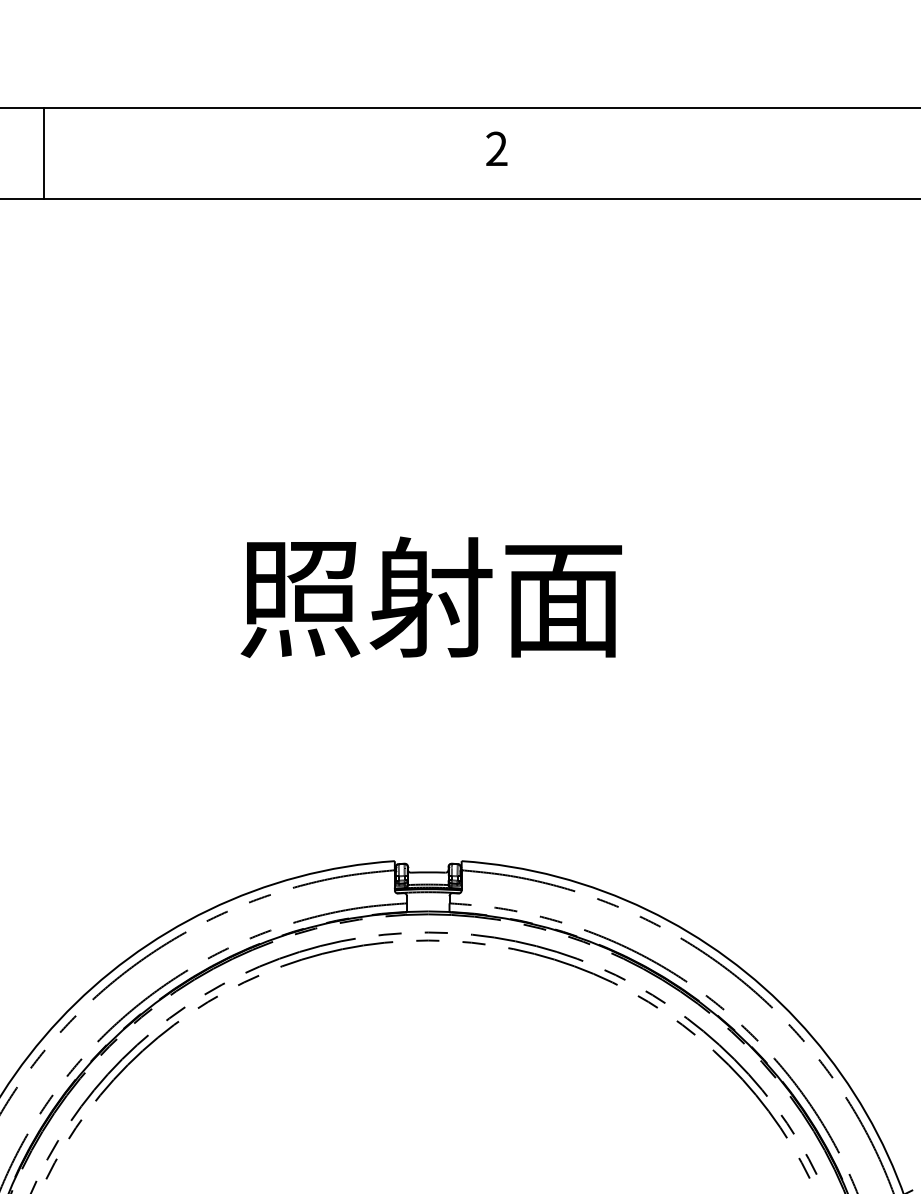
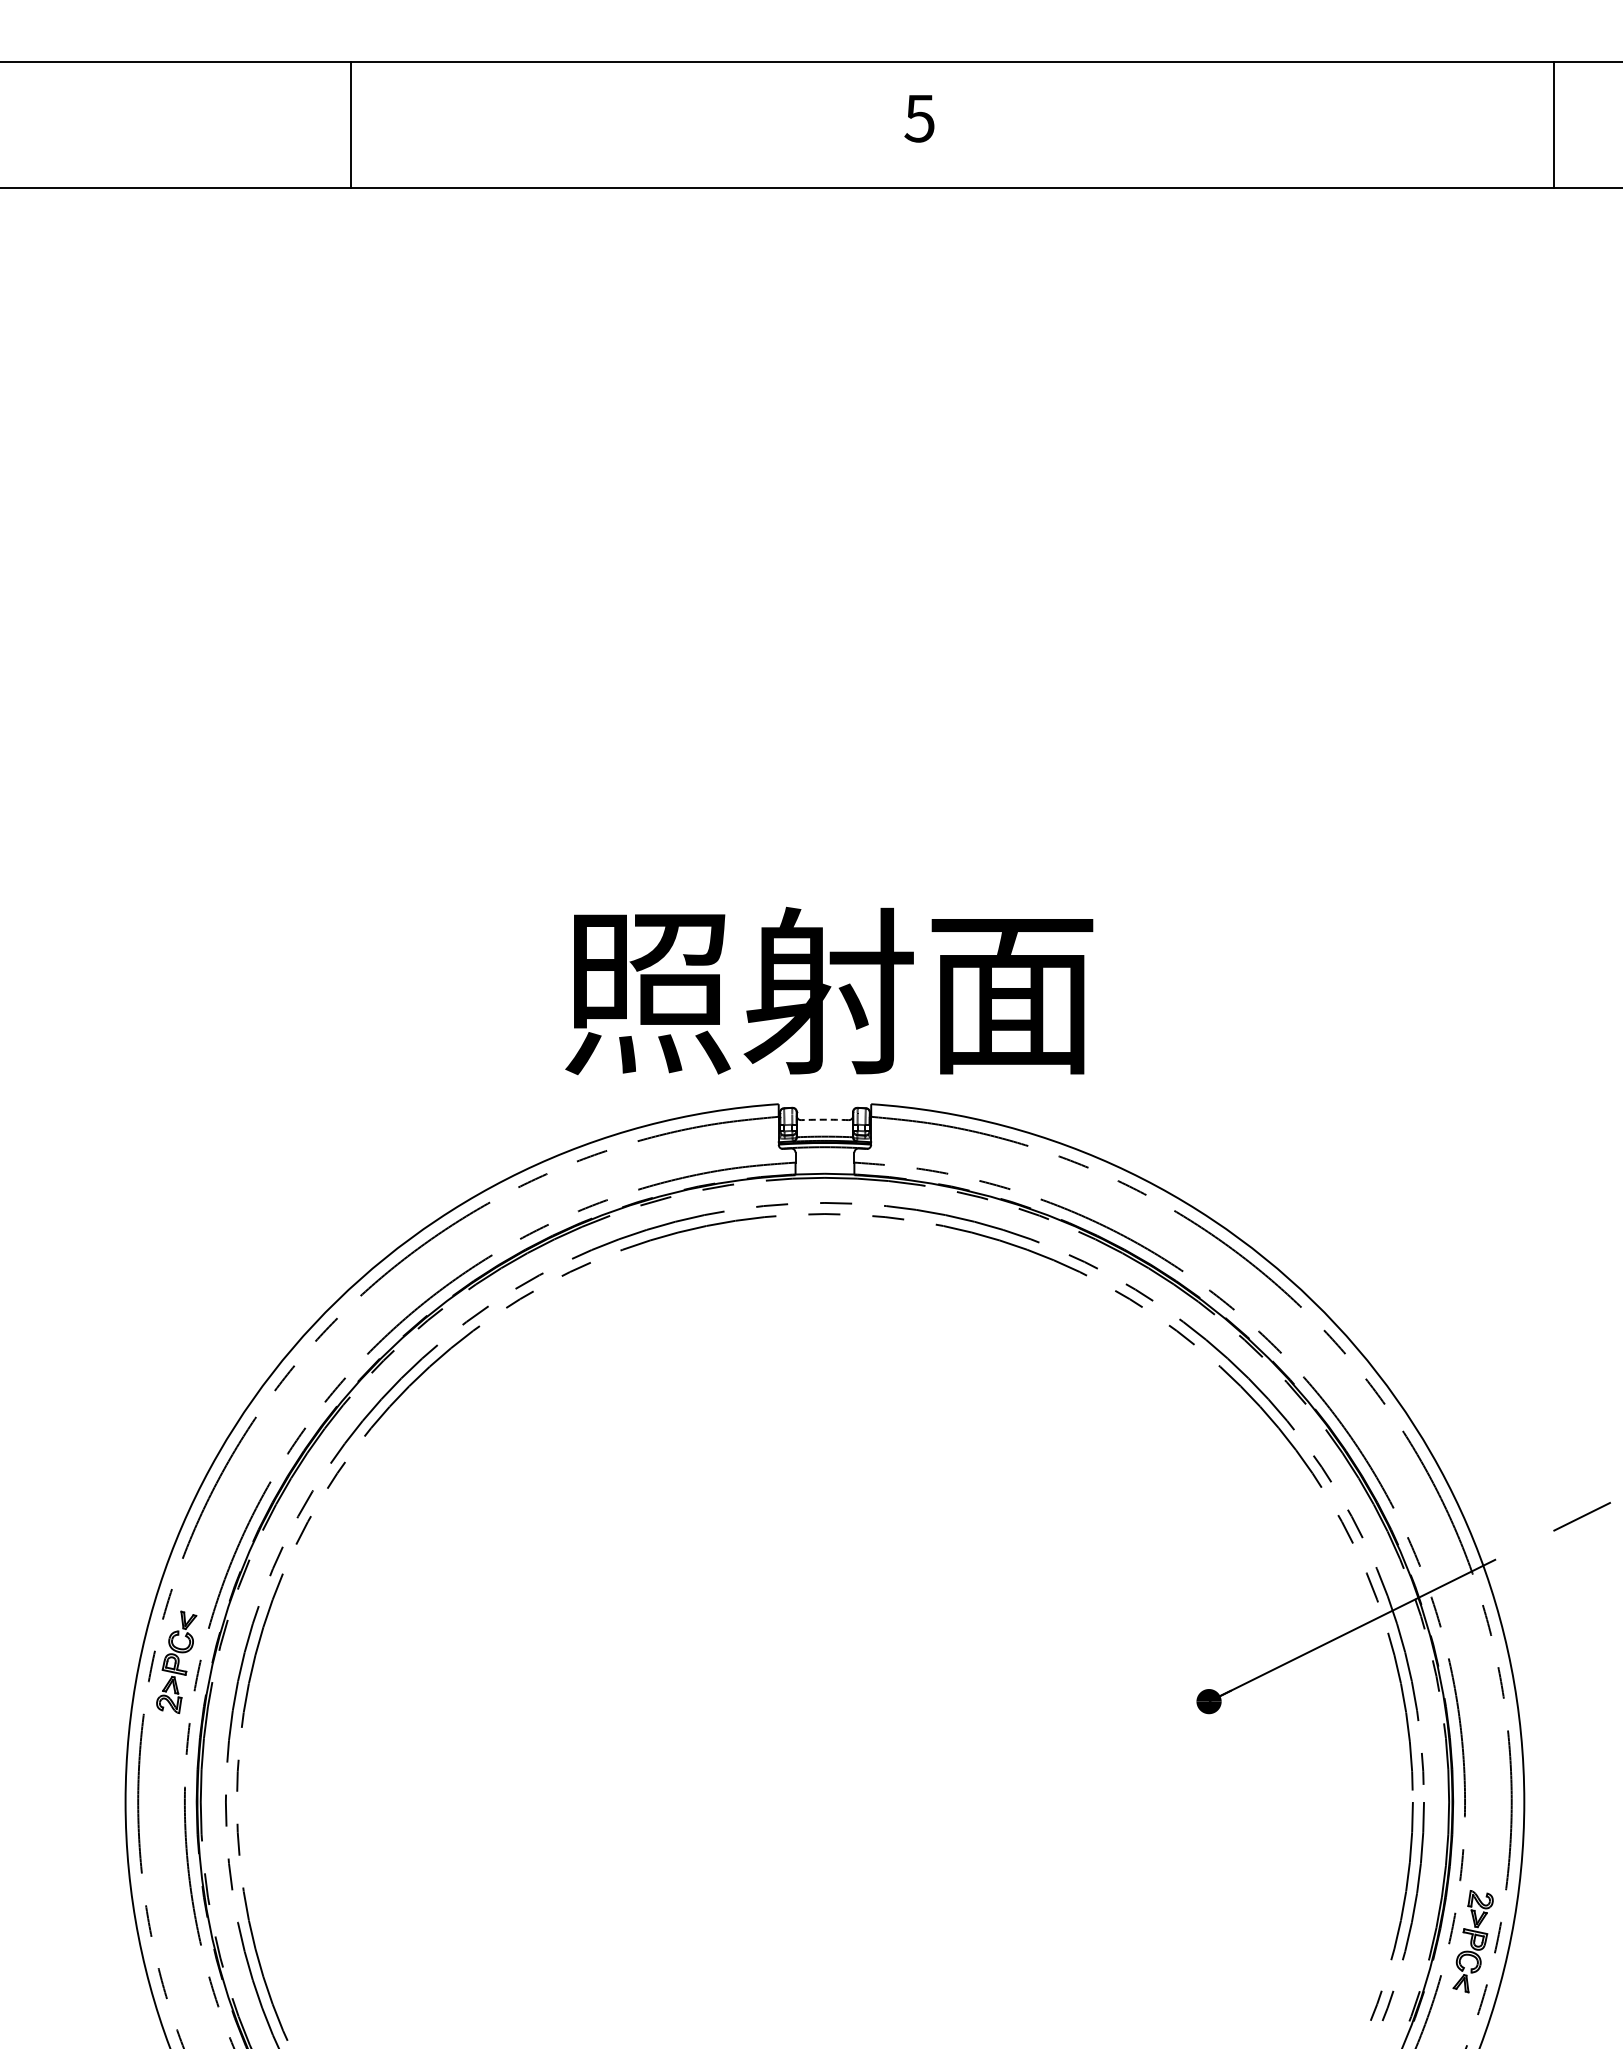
text: (496, 148) -> (919, 118), 2 -> 5
line: (44, 153) -> (351, 124), moved
text: (431, 596) -> (829, 990), moved
arc: (427, 872) -> (824, 1119), solid -> dashed

